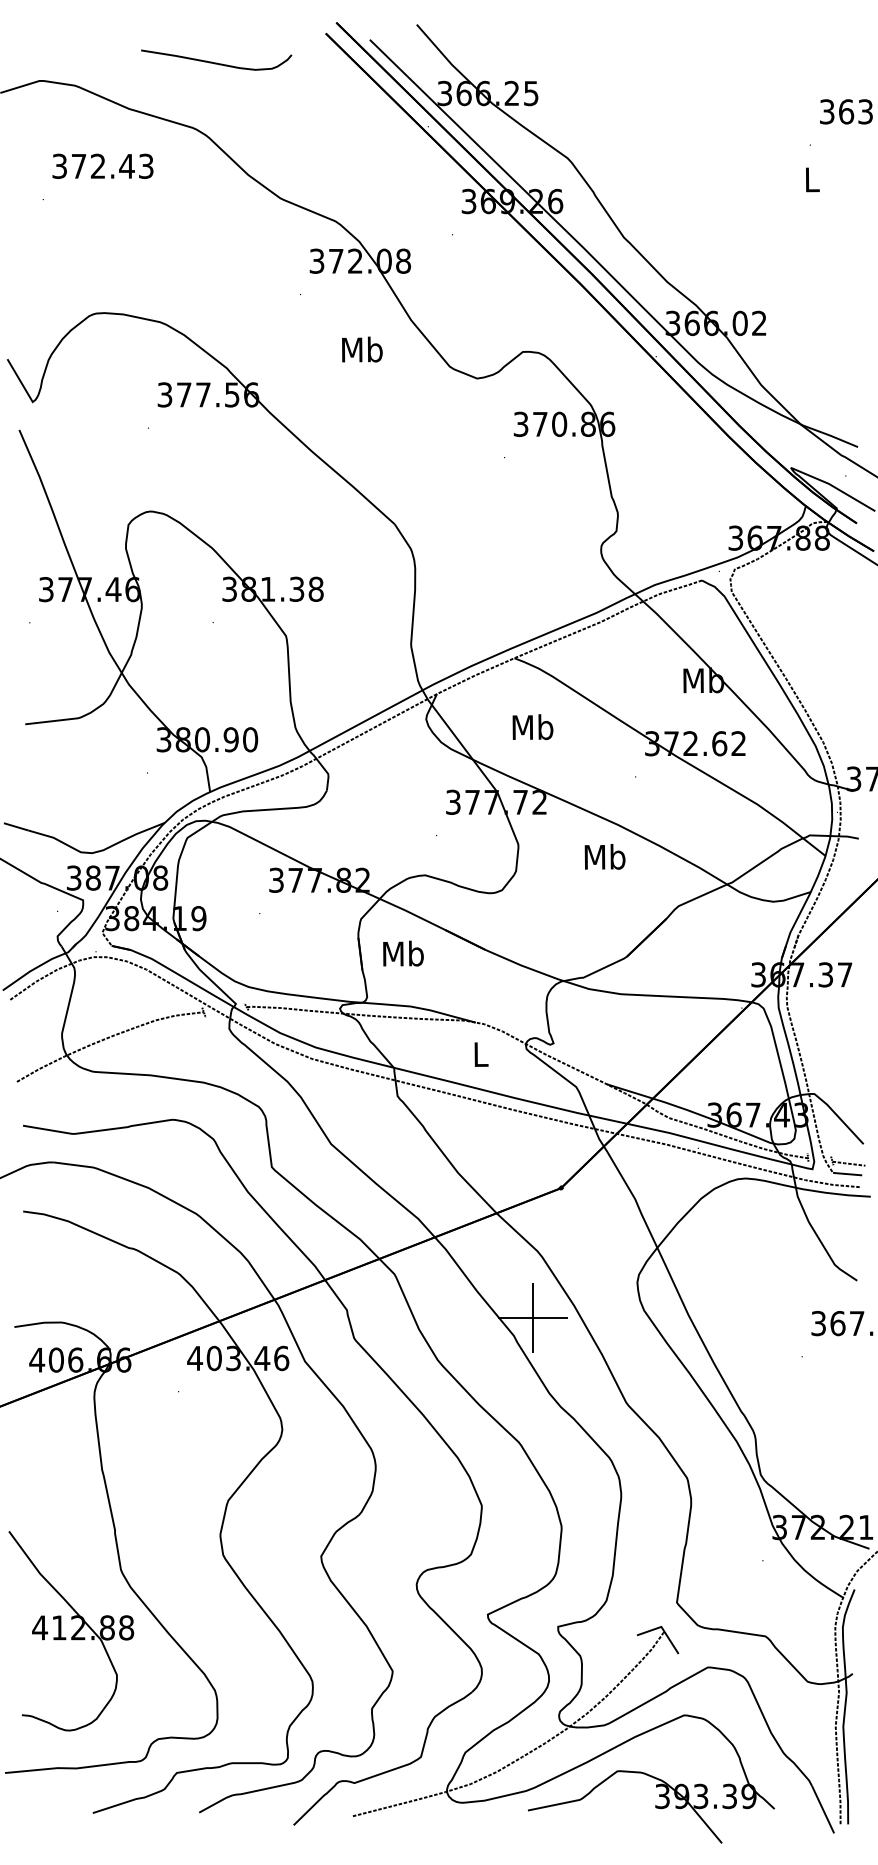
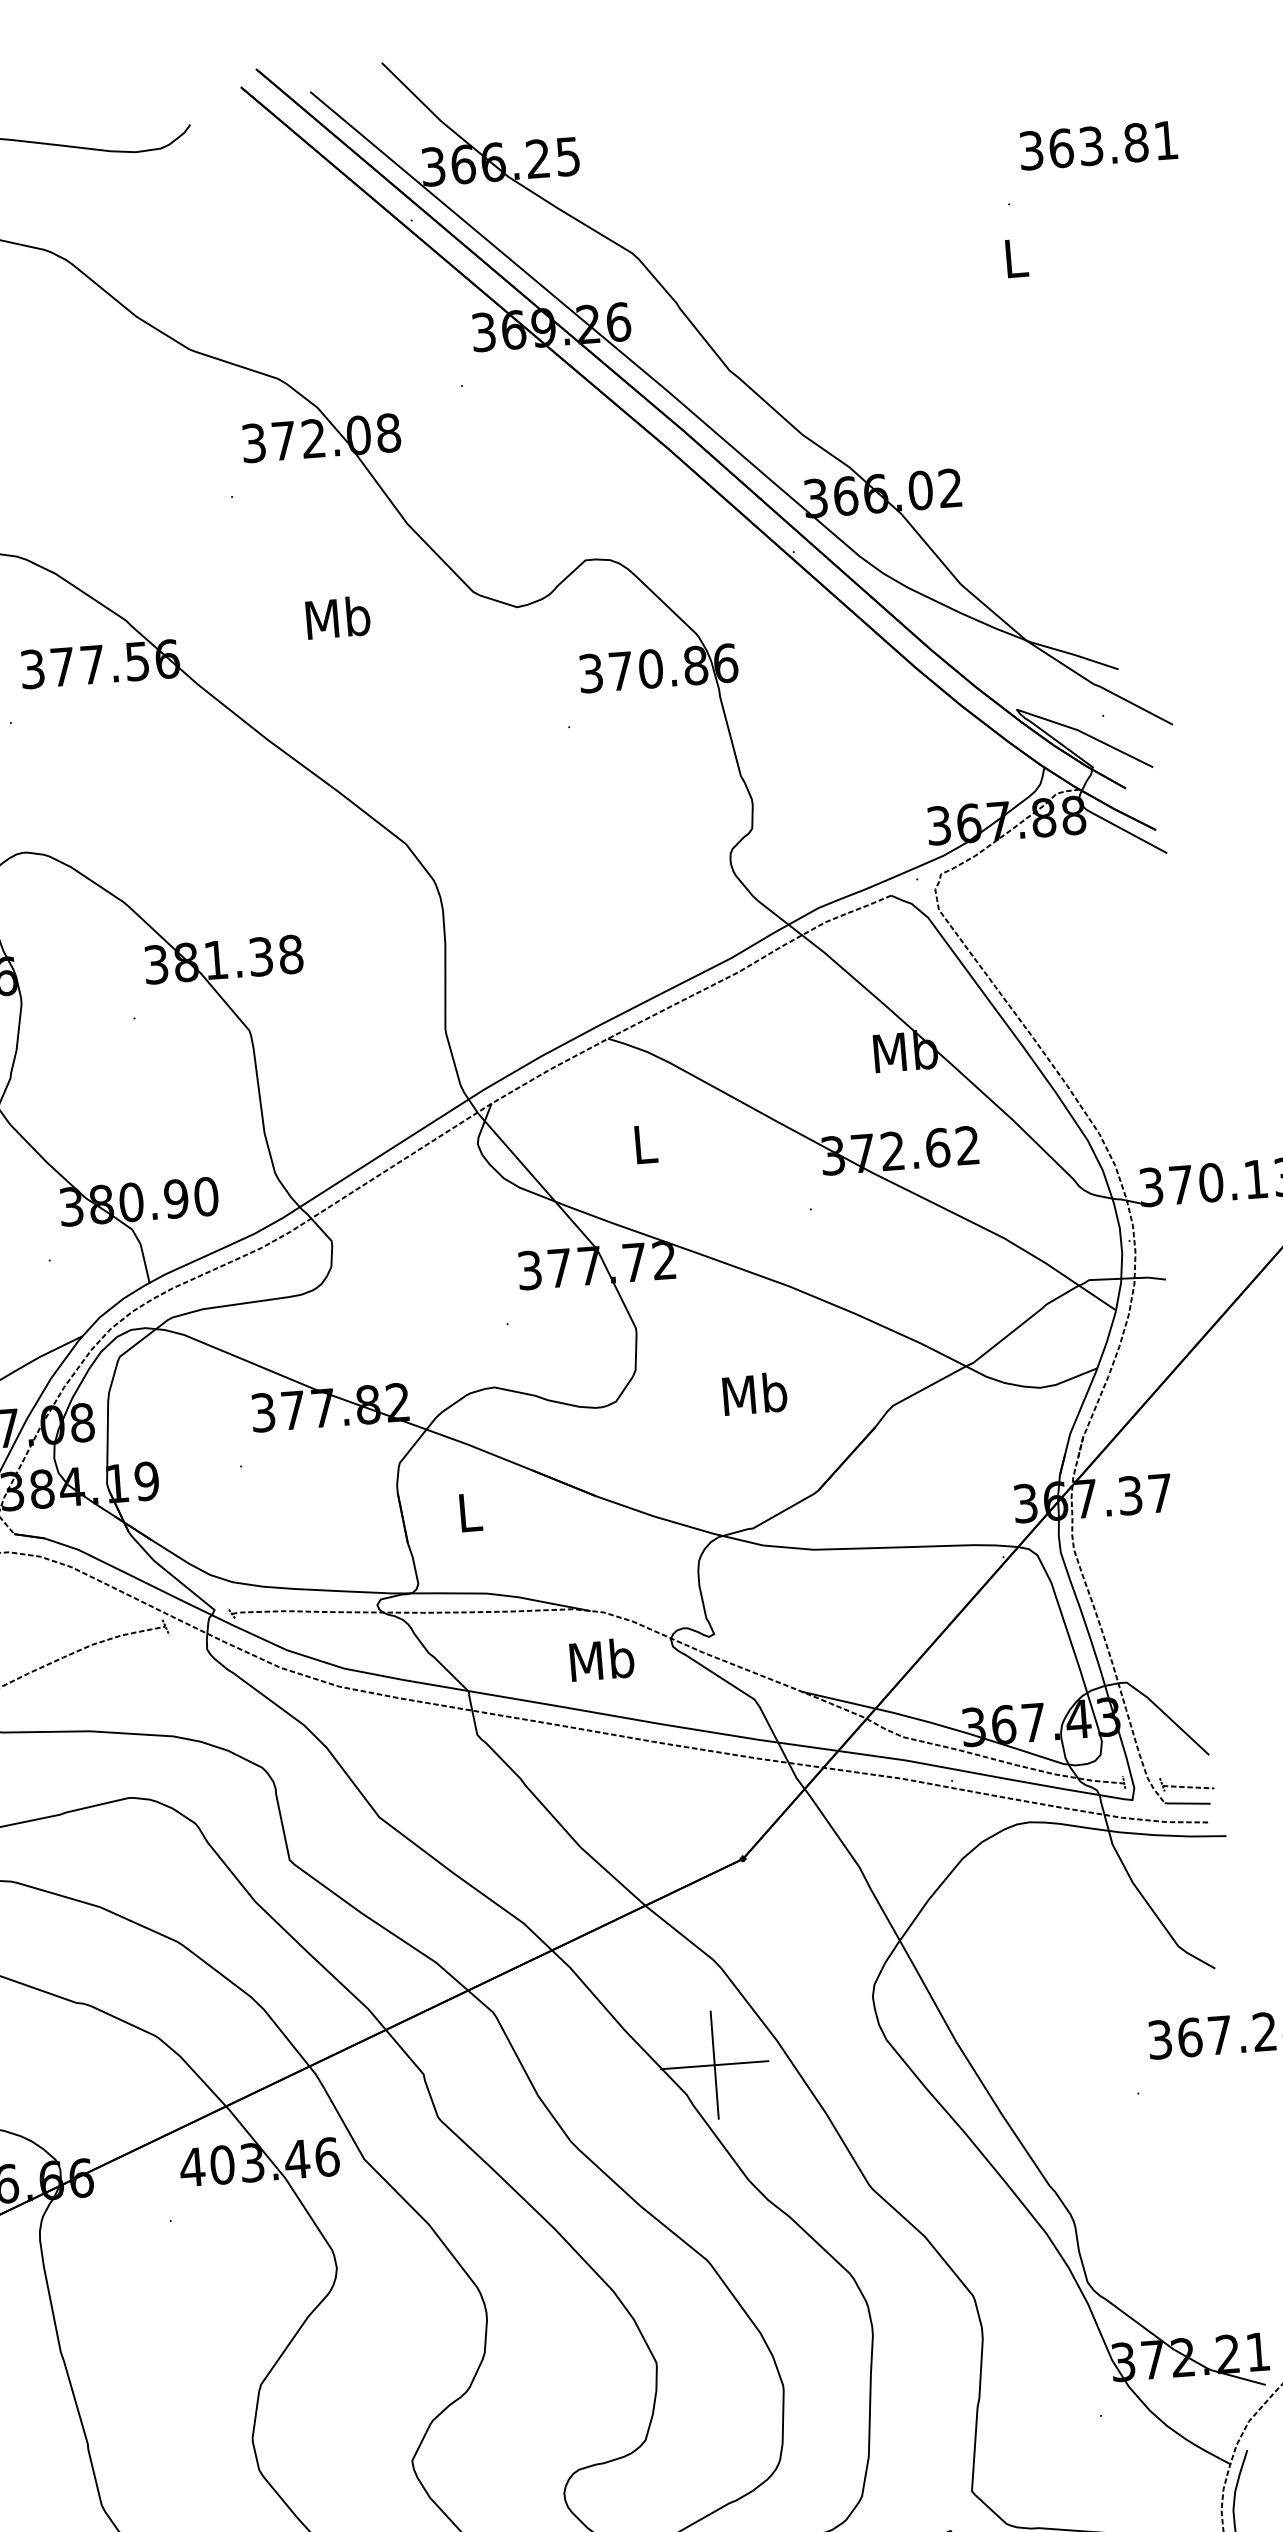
text: (362, 349) -> (338, 617), moved
text: (532, 727) -> (644, 1144), Mb -> L
text: (604, 856) -> (753, 1393), moved
text: (403, 953) -> (469, 1511), Mb -> L
text: (480, 1054) -> (601, 1660), L -> Mb

